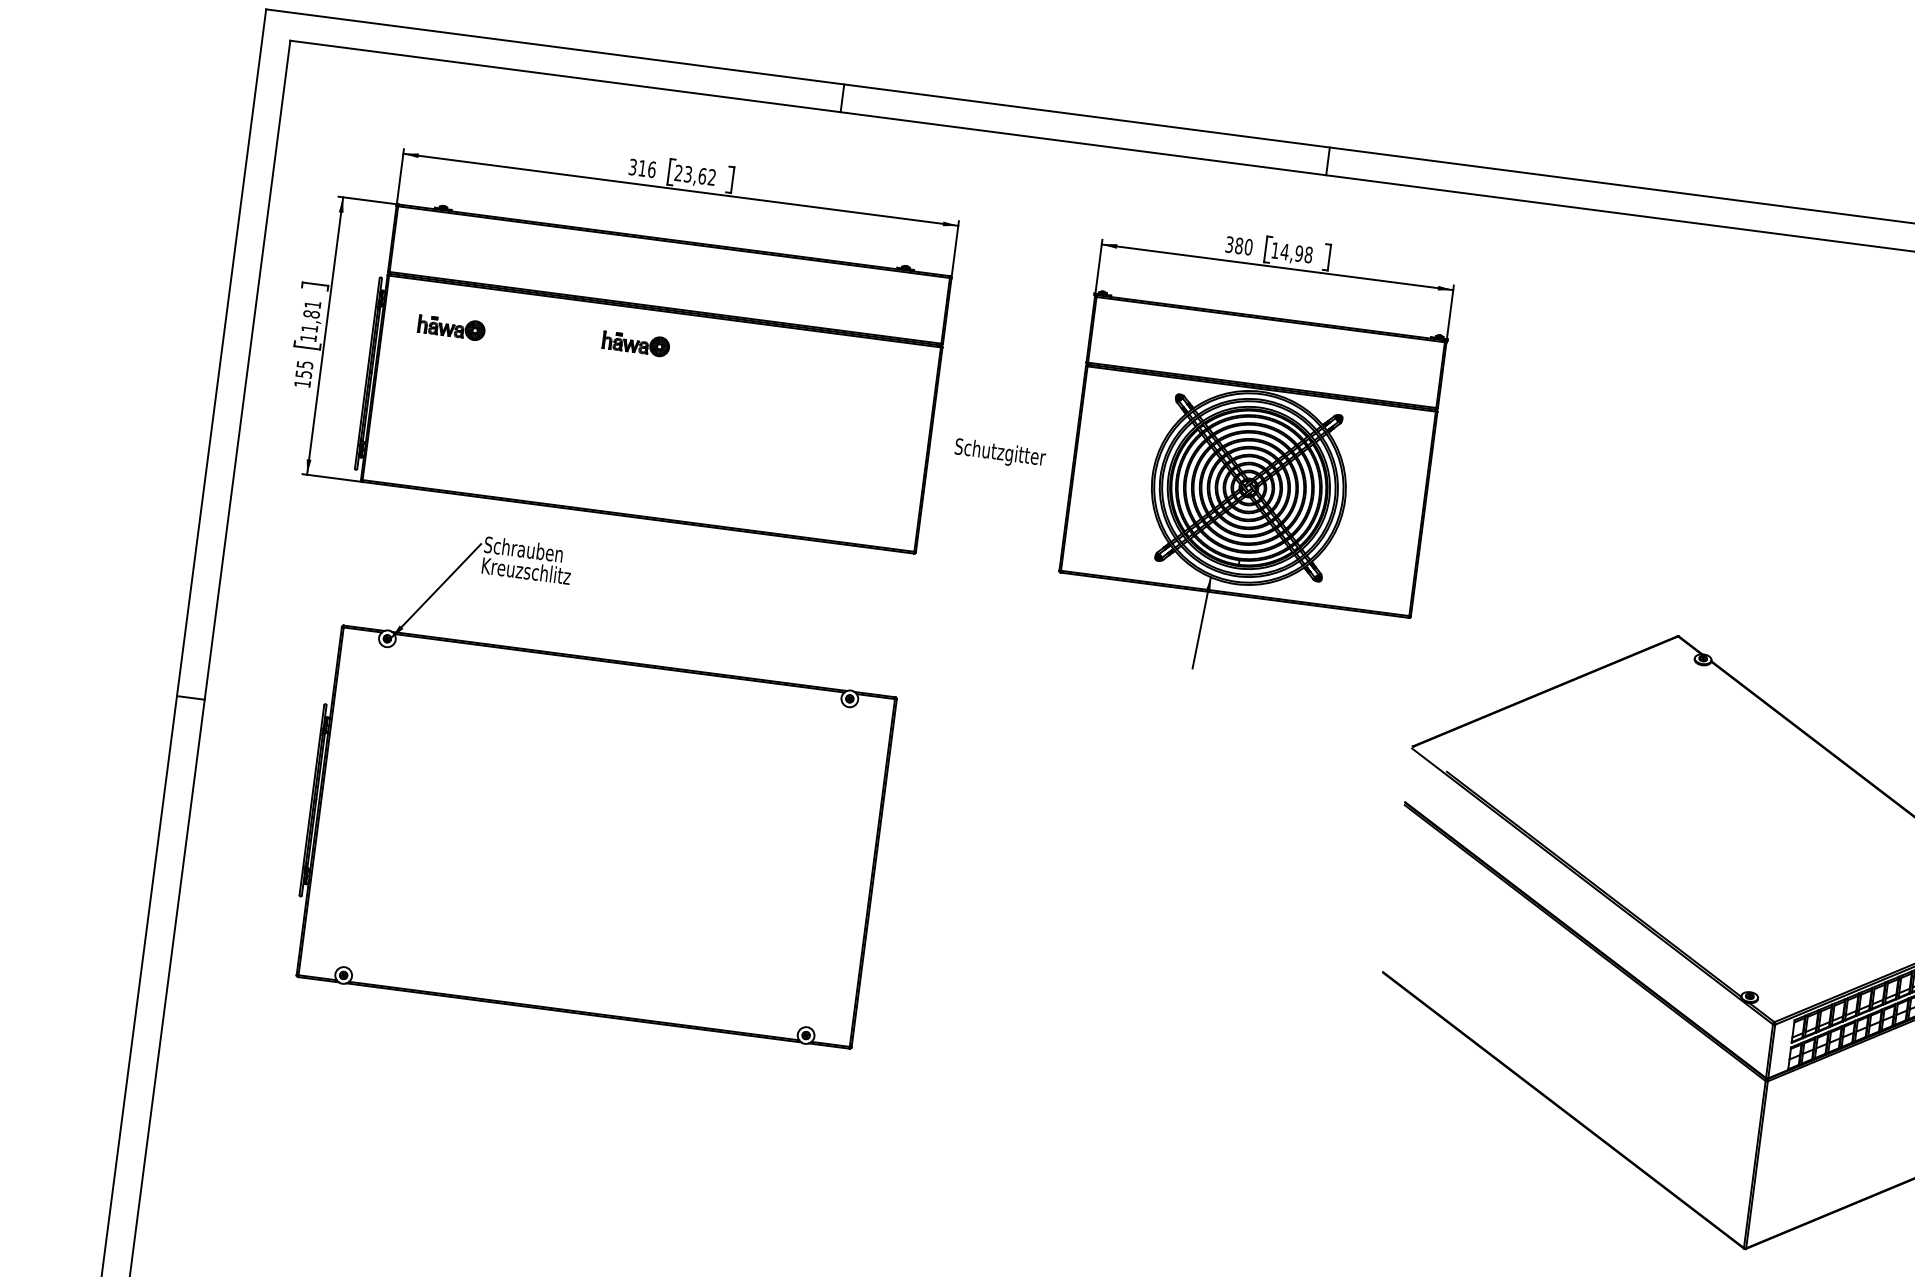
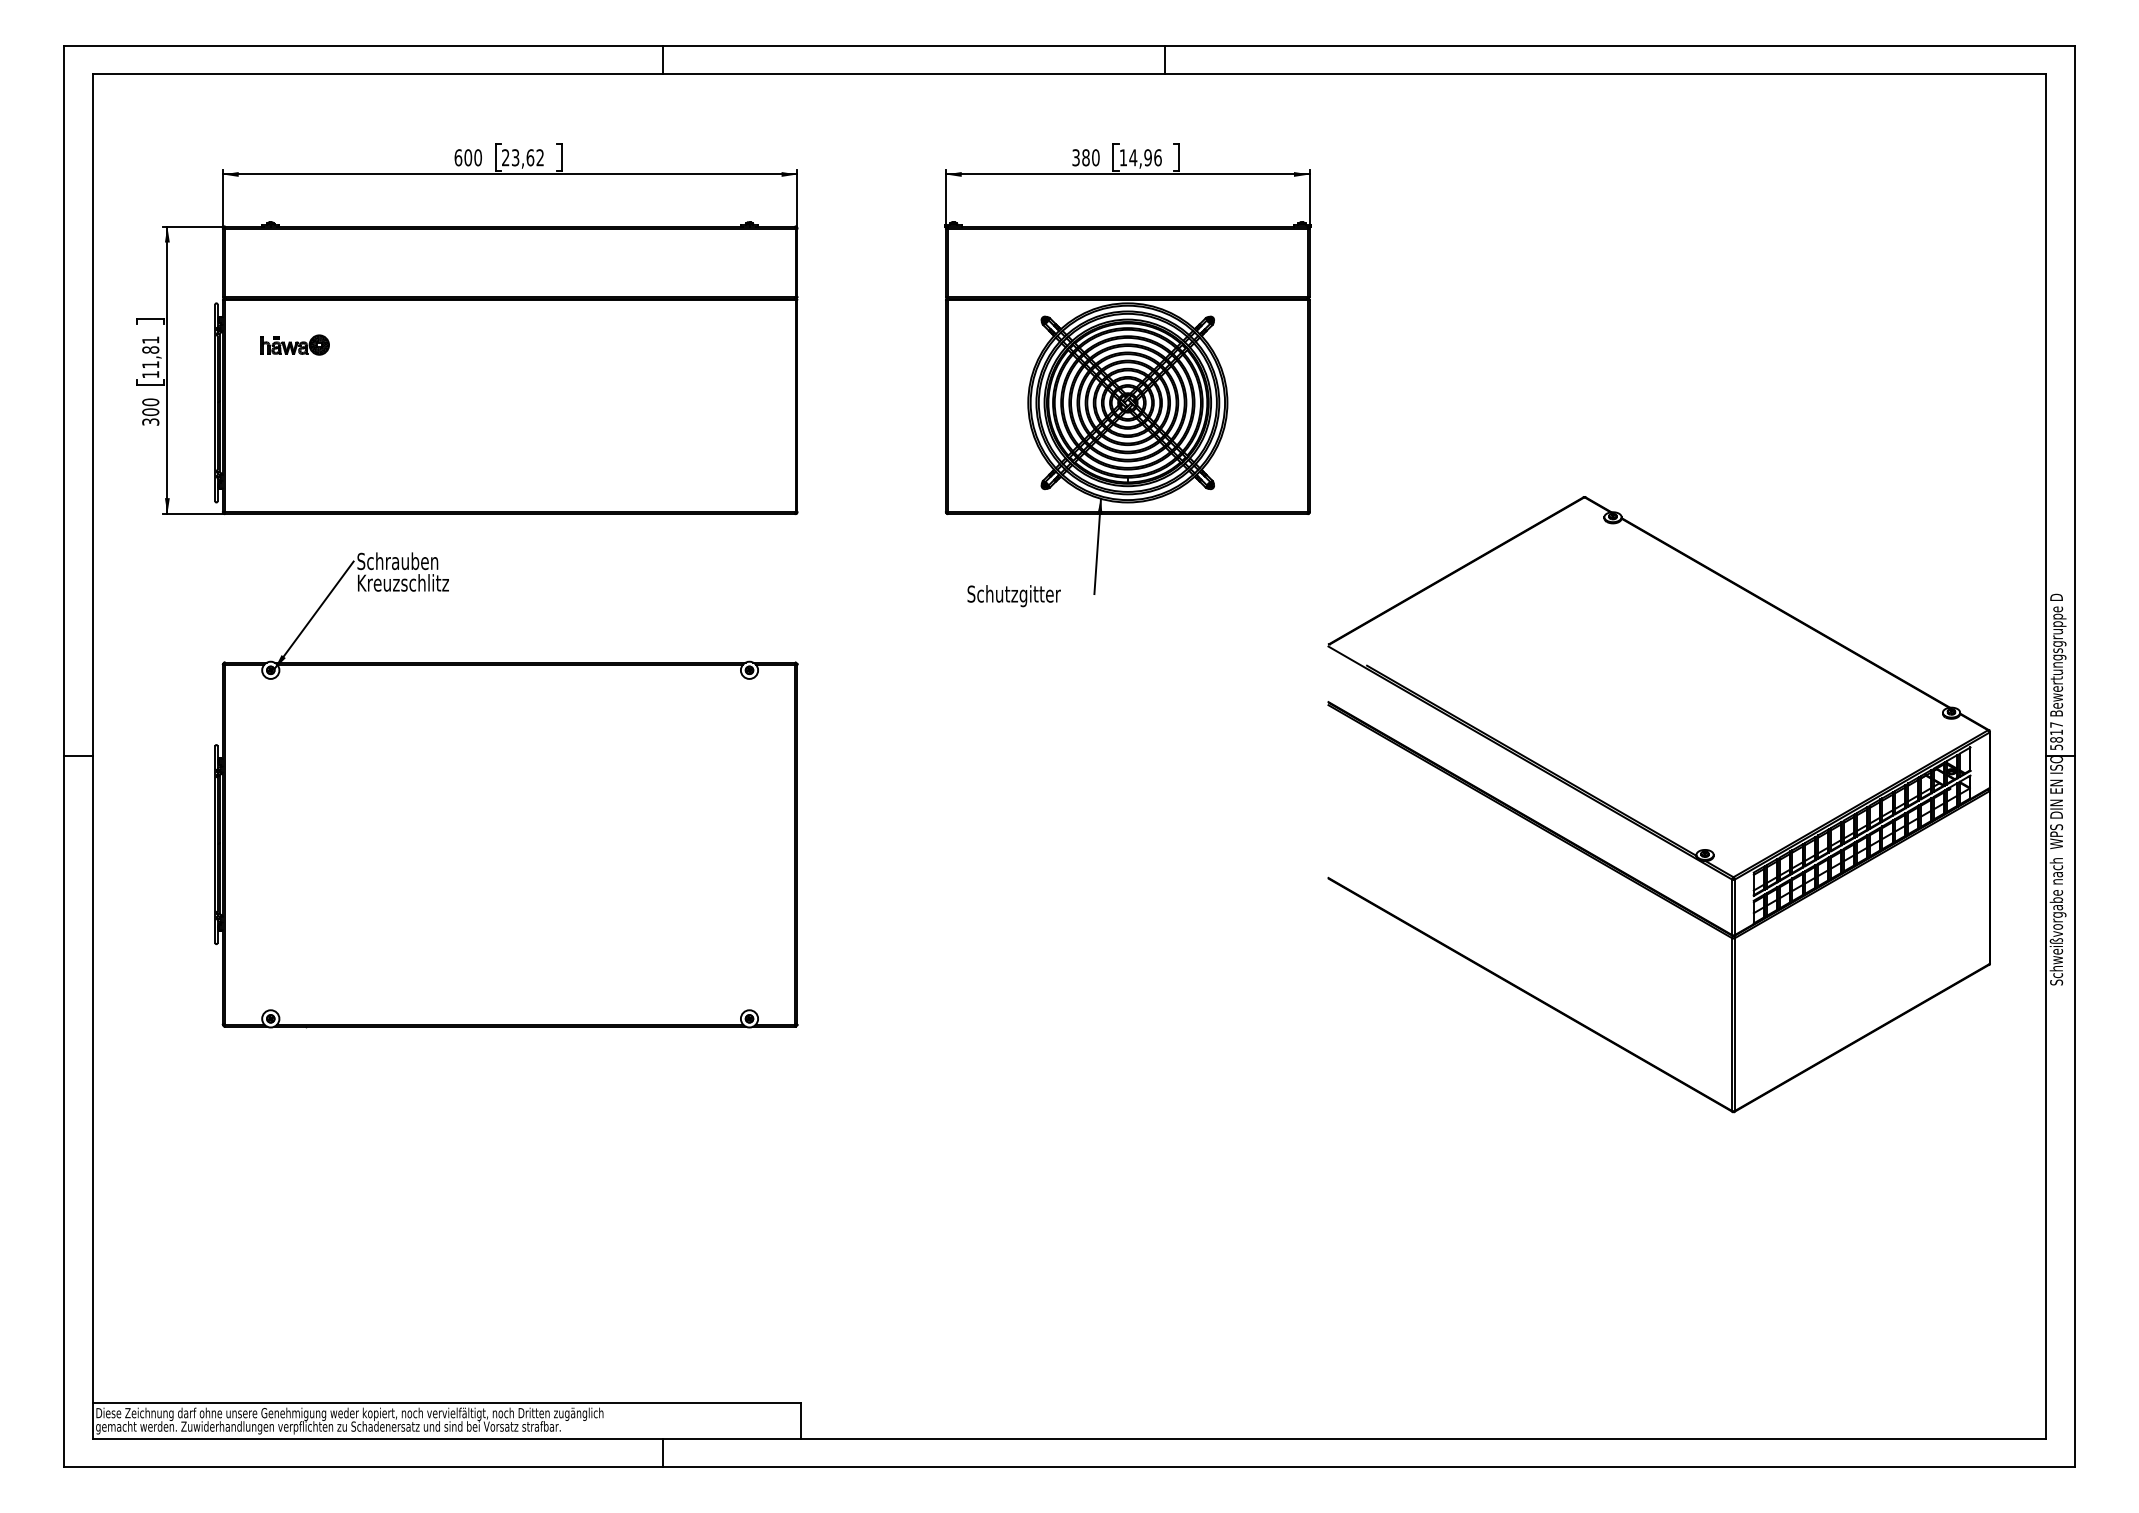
text: (642, 168) -> (468, 157), 316 -> 600
text: (1308, 254) -> (1157, 157), 14,98 -> 14,96
part: (635, 343) -> (484, 336), removed
text: (303, 373) -> (150, 411), 155 -> 300
text: (999, 454) -> (1013, 596), moved

